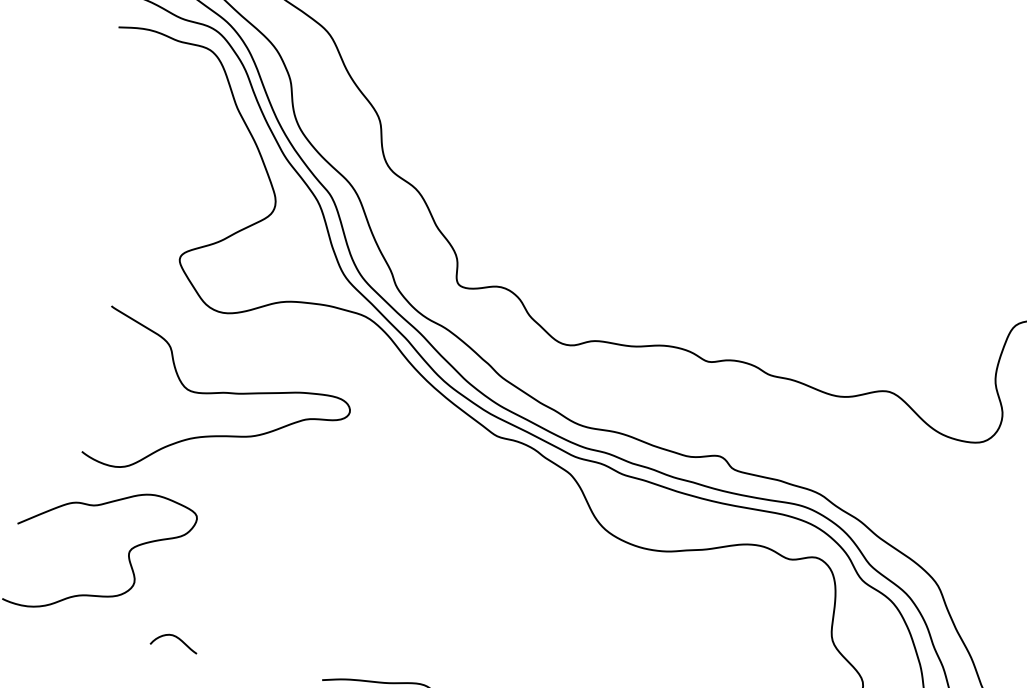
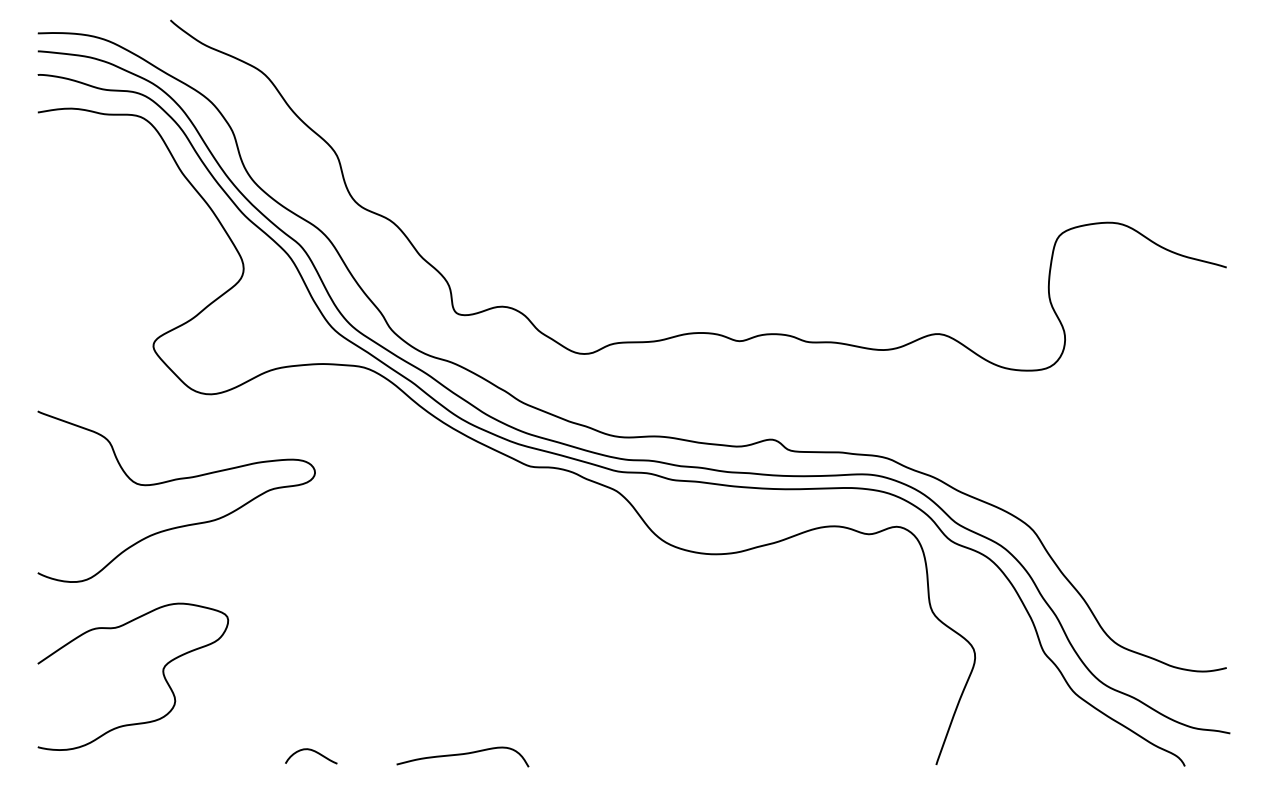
curve: (219, 393) -> (172, 481), moved
curve: (178, 639) -> (314, 752), moved

